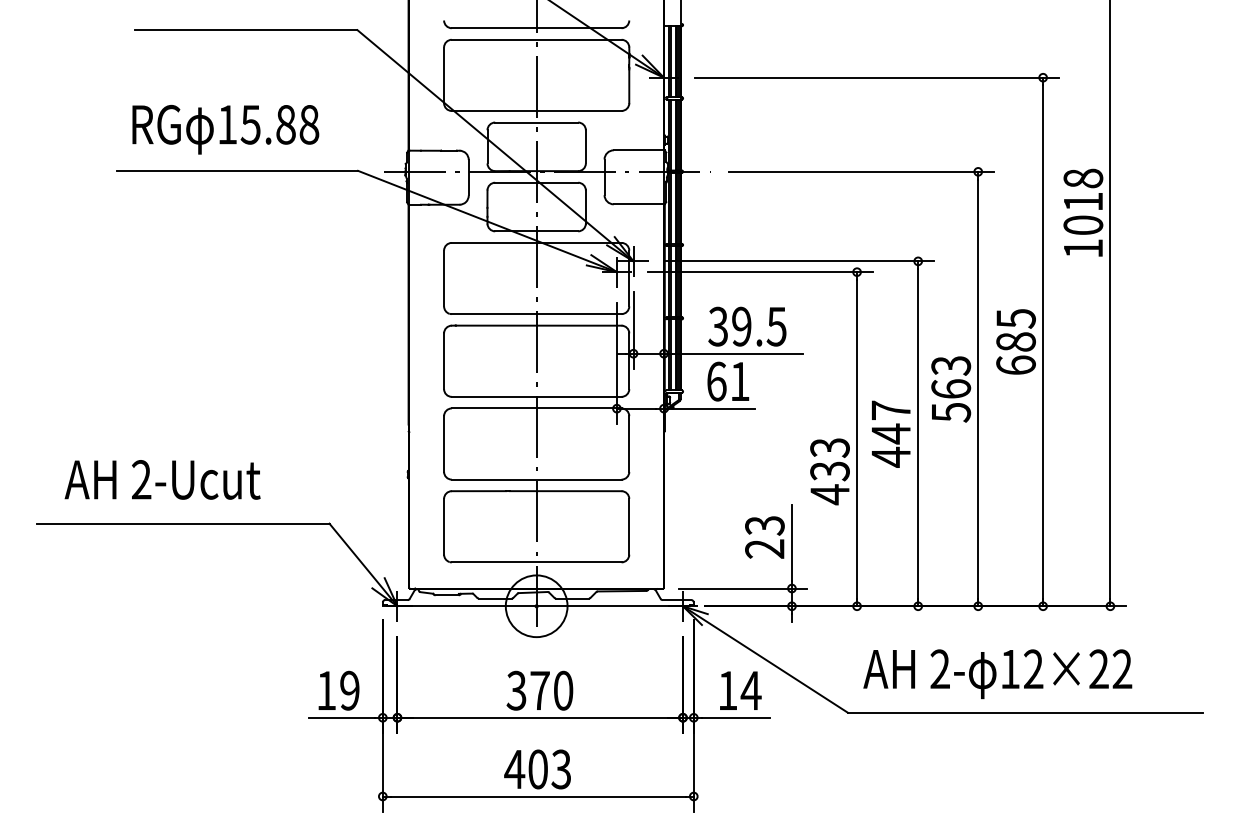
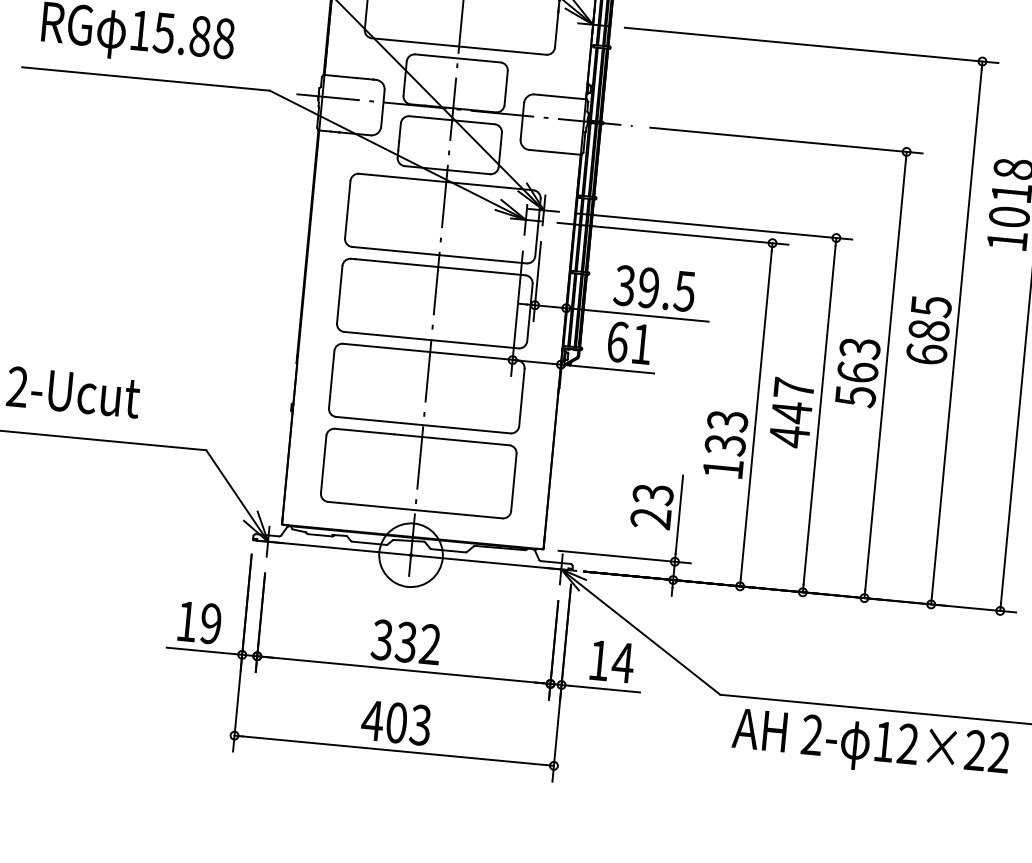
text: (829, 494) -> (722, 468), 433 -> 133
text: (997, 674) -> (870, 746), moved
text: (551, 690) -> (418, 643), 370 -> 332

